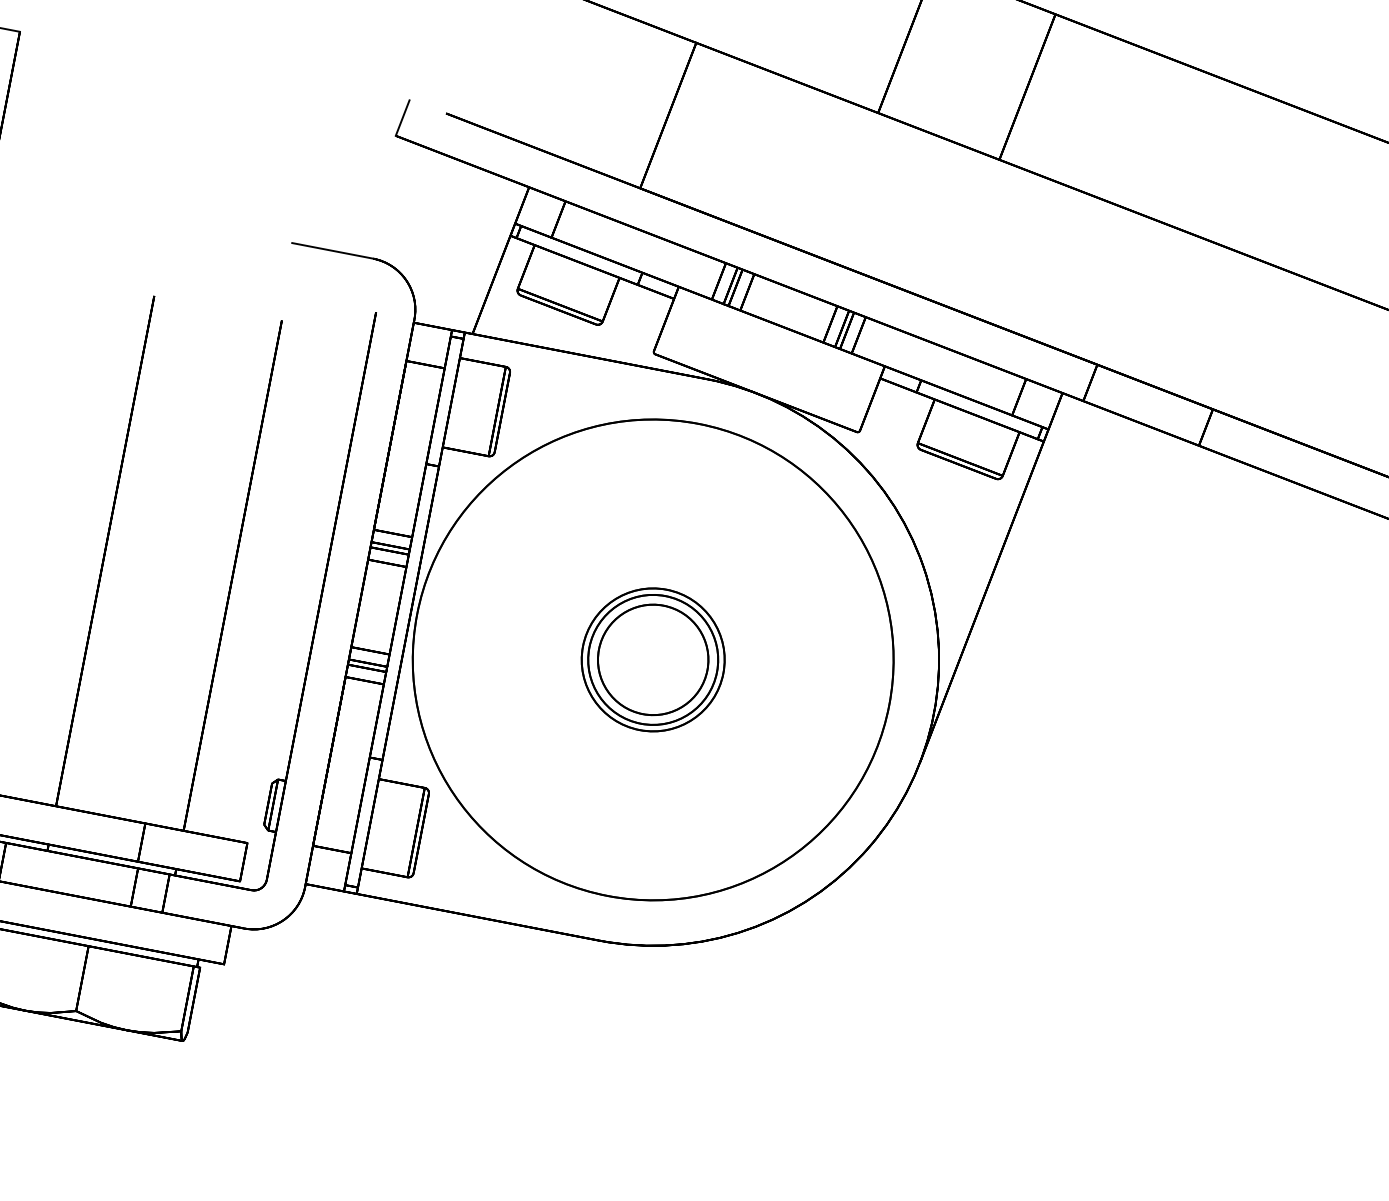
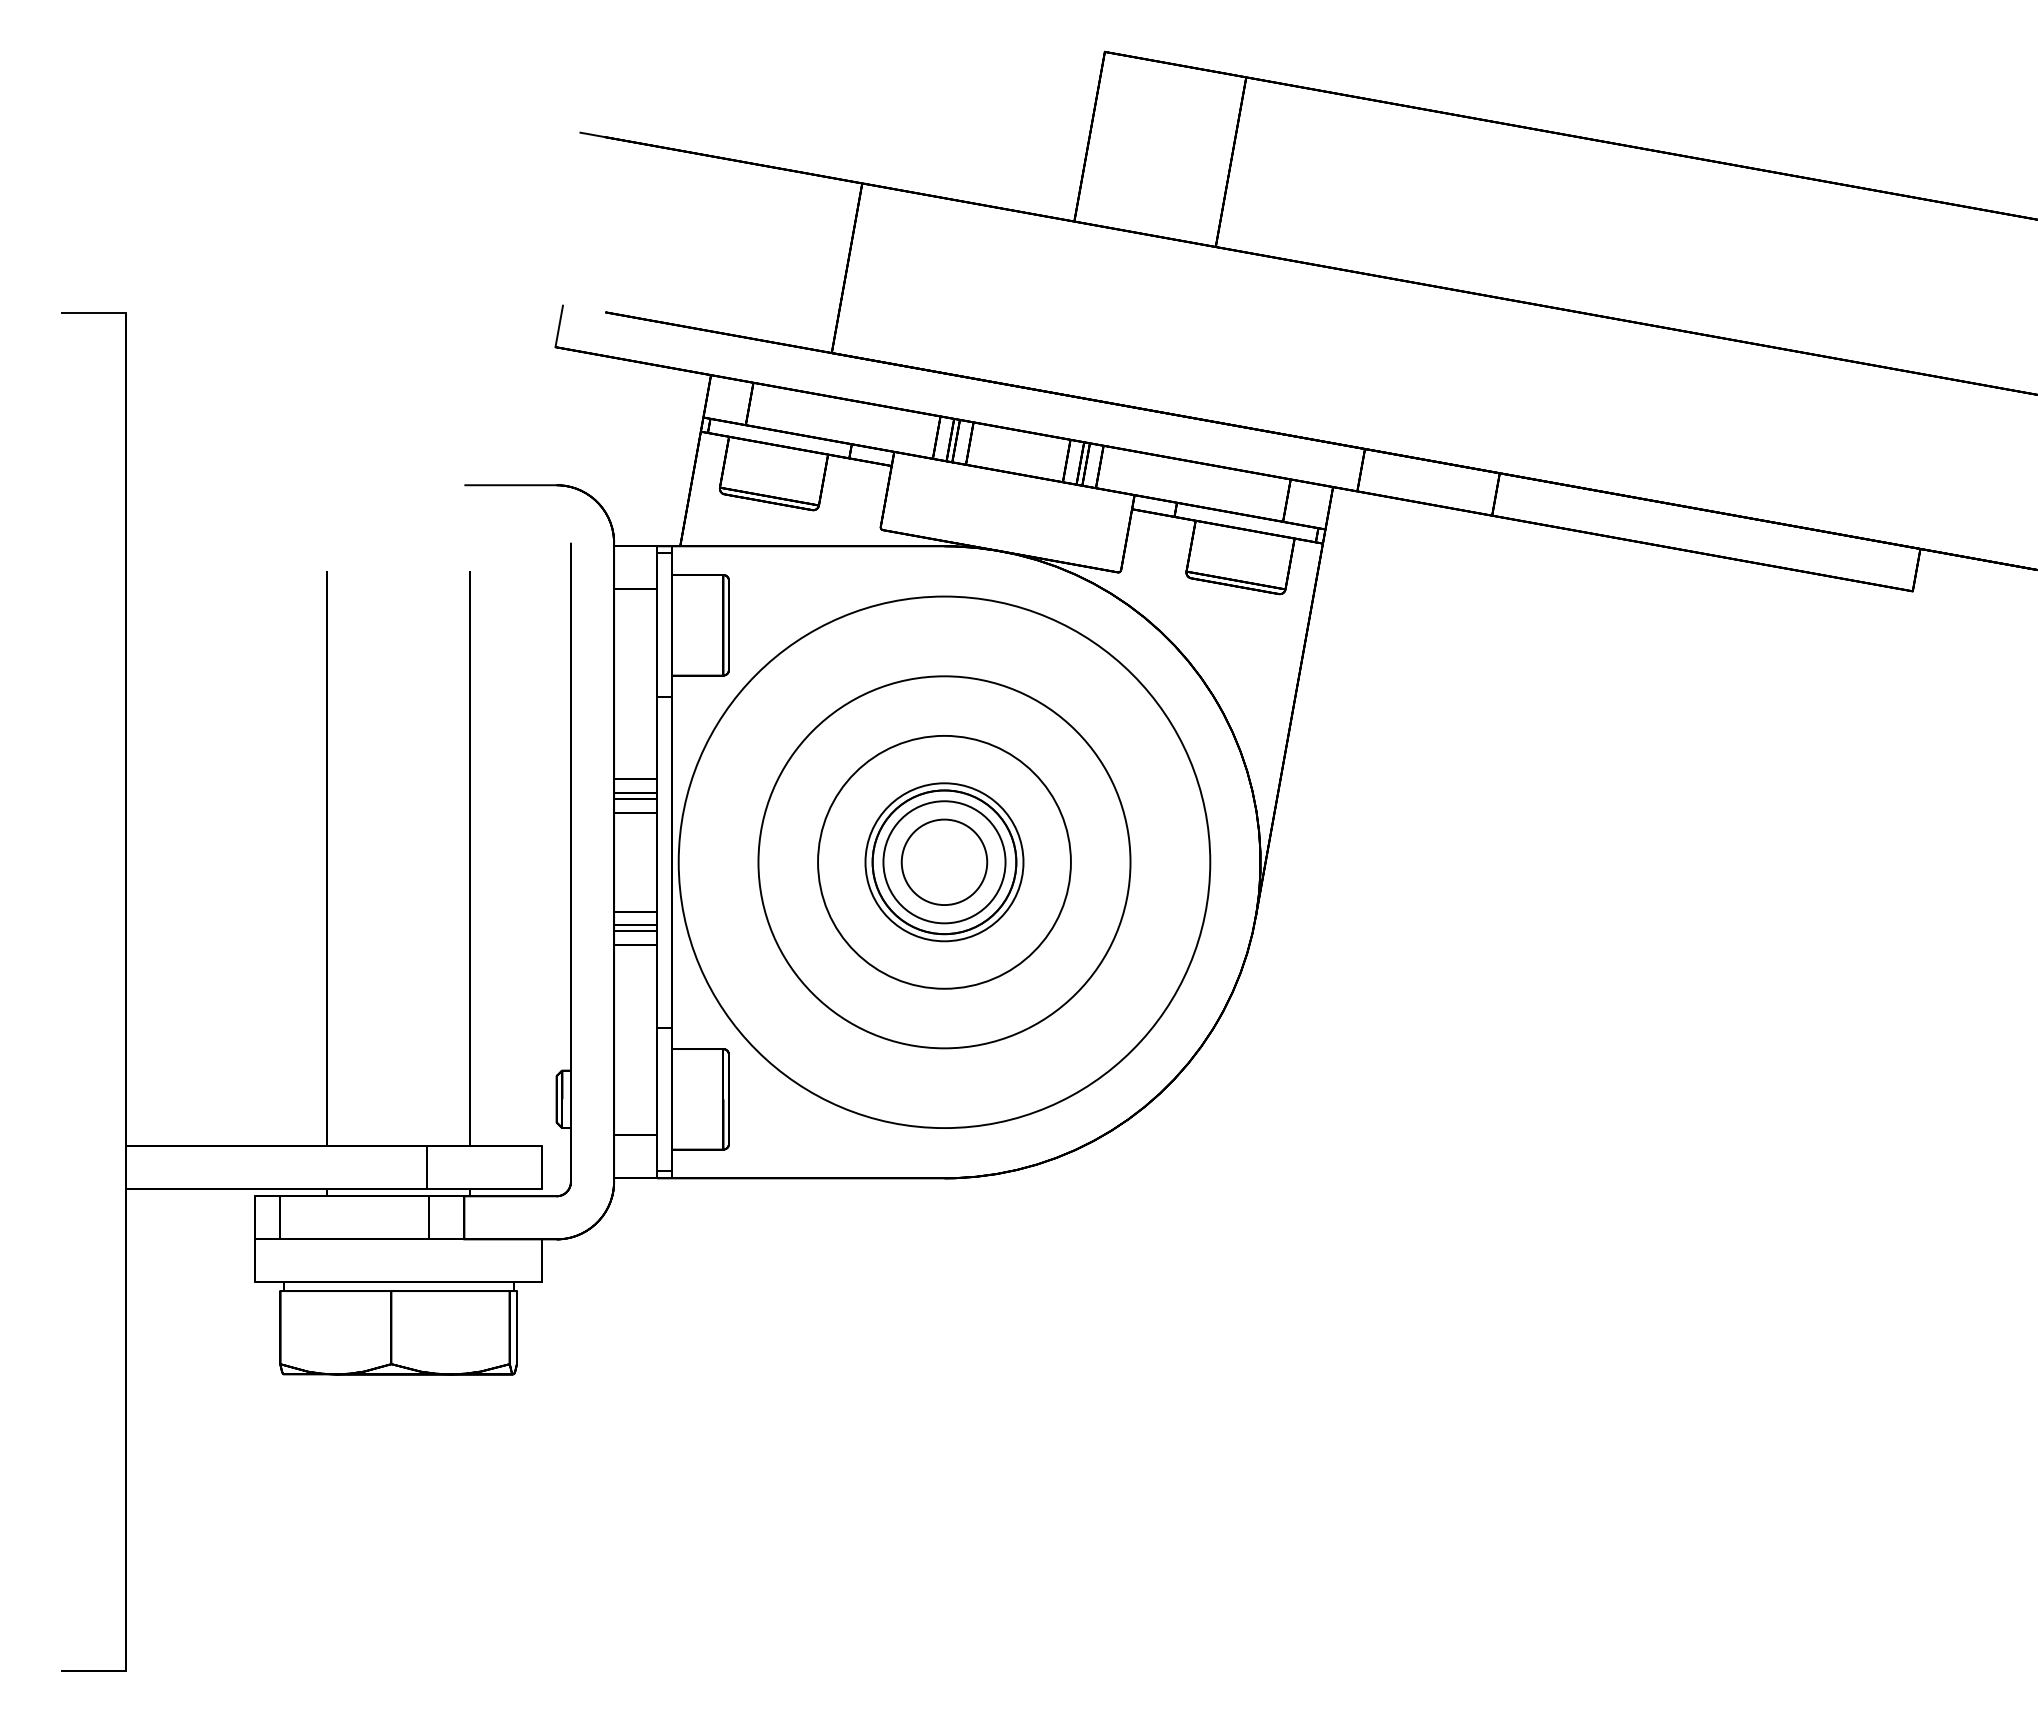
circle: (653, 660) -> (944, 862), size x0.7
circle: (653, 660) -> (944, 862), size x0.7
circle: (653, 660) -> (944, 862), size x1.6

